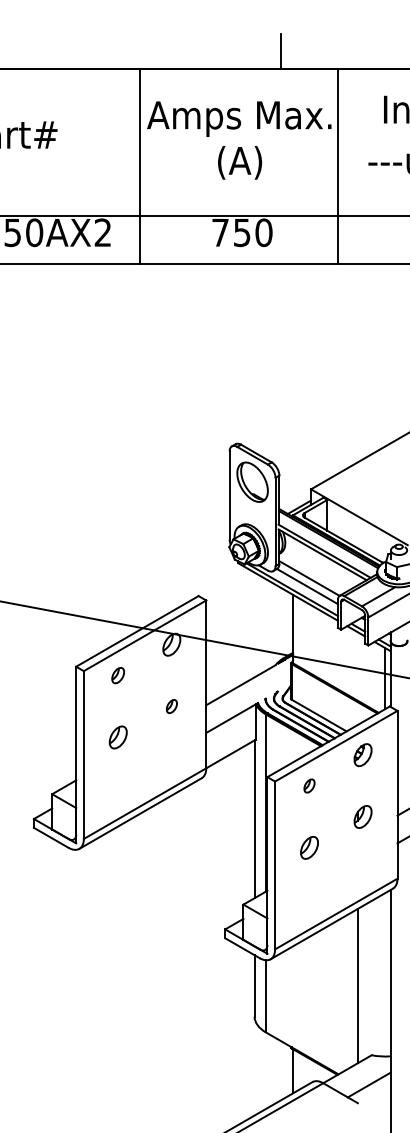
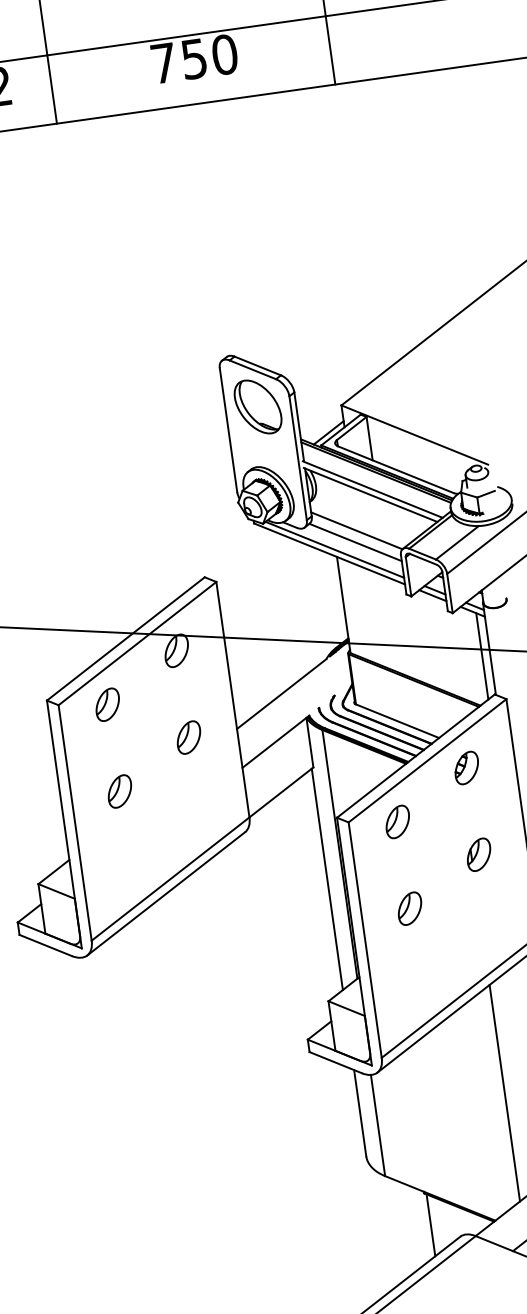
part: (117, 675) -> (106, 704), size x1.43
part: (171, 706) -> (188, 737), size x1.67
part: (309, 785) -> (397, 821), size x1.67

